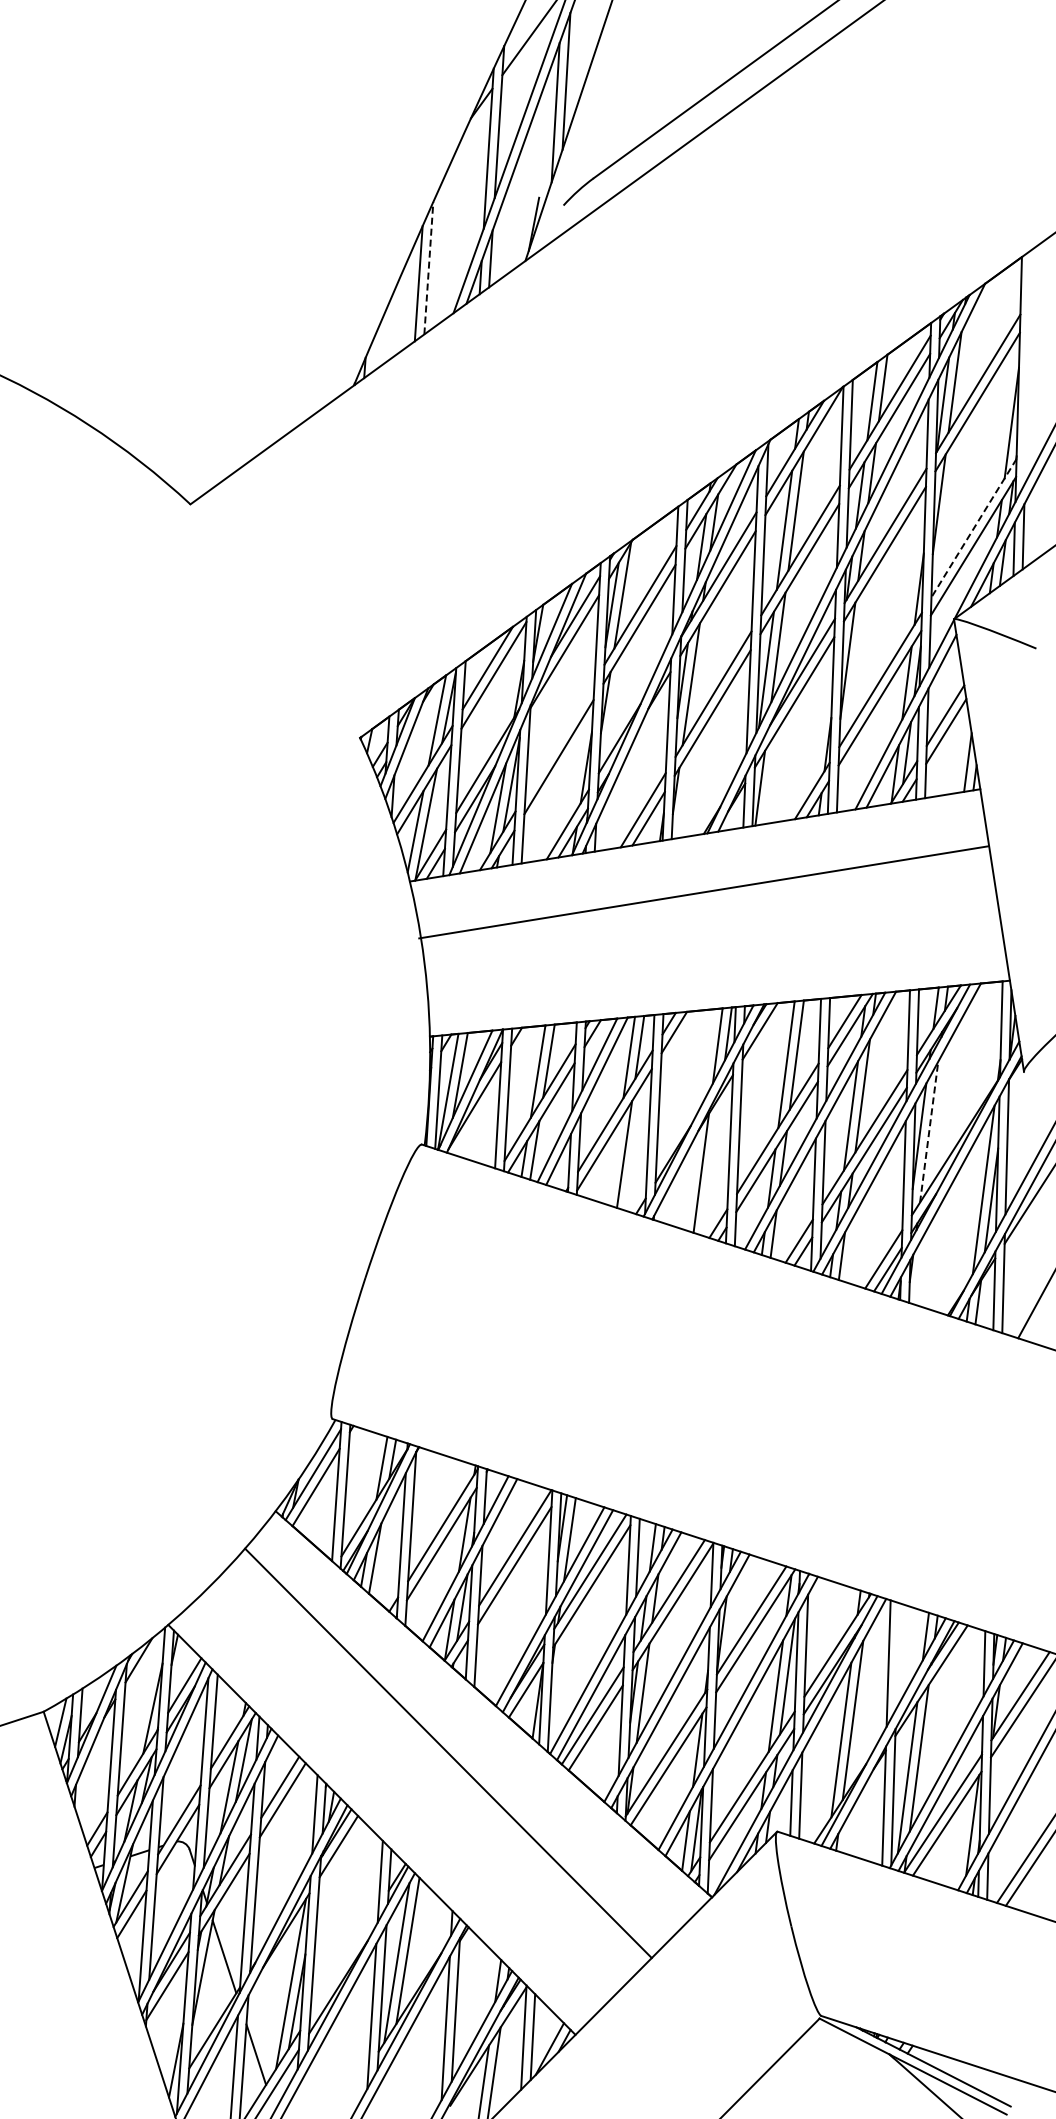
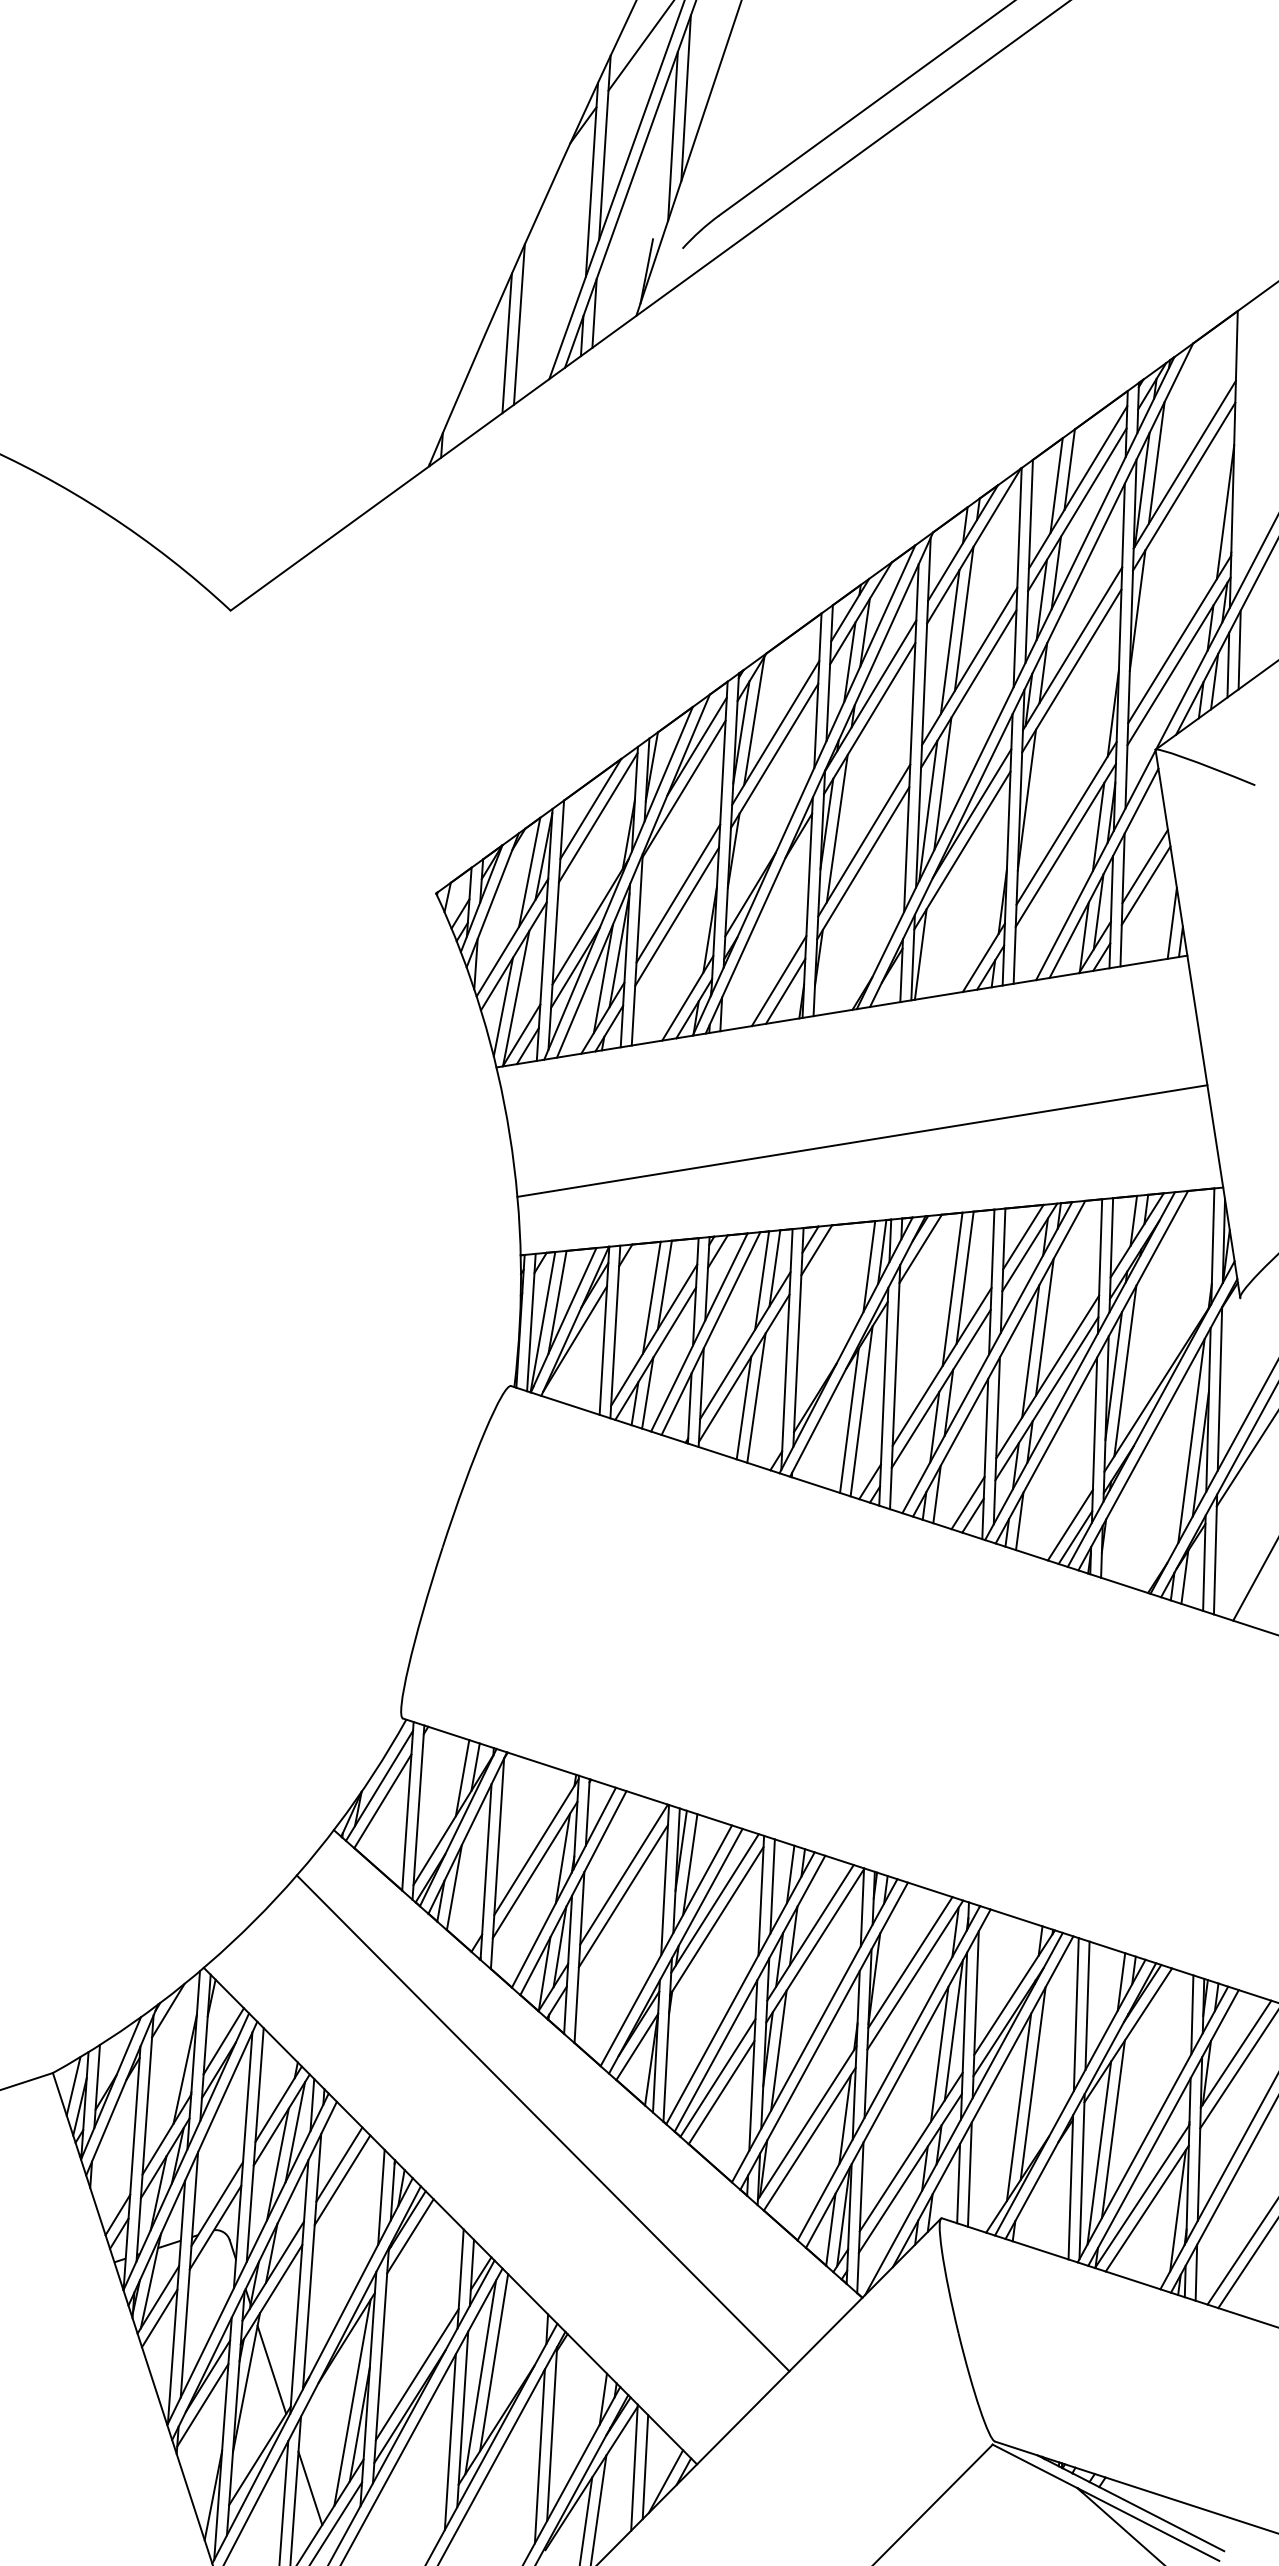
line: (428, 267) -> (518, 323), dashed -> solid
line: (973, 528) -> (1179, 639), dashed -> solid
line: (559, 738) -> (677, 894), added
line: (703, 892) -> (861, 1141), moved
line: (929, 1131) -> (1125, 1370), dashed -> solid
line: (614, 1162) -> (744, 1407), added
line: (711, 1165) -> (861, 1411), added
line: (897, 1656) -> (1087, 2006), added
line: (344, 1960) -> (417, 2374), added

